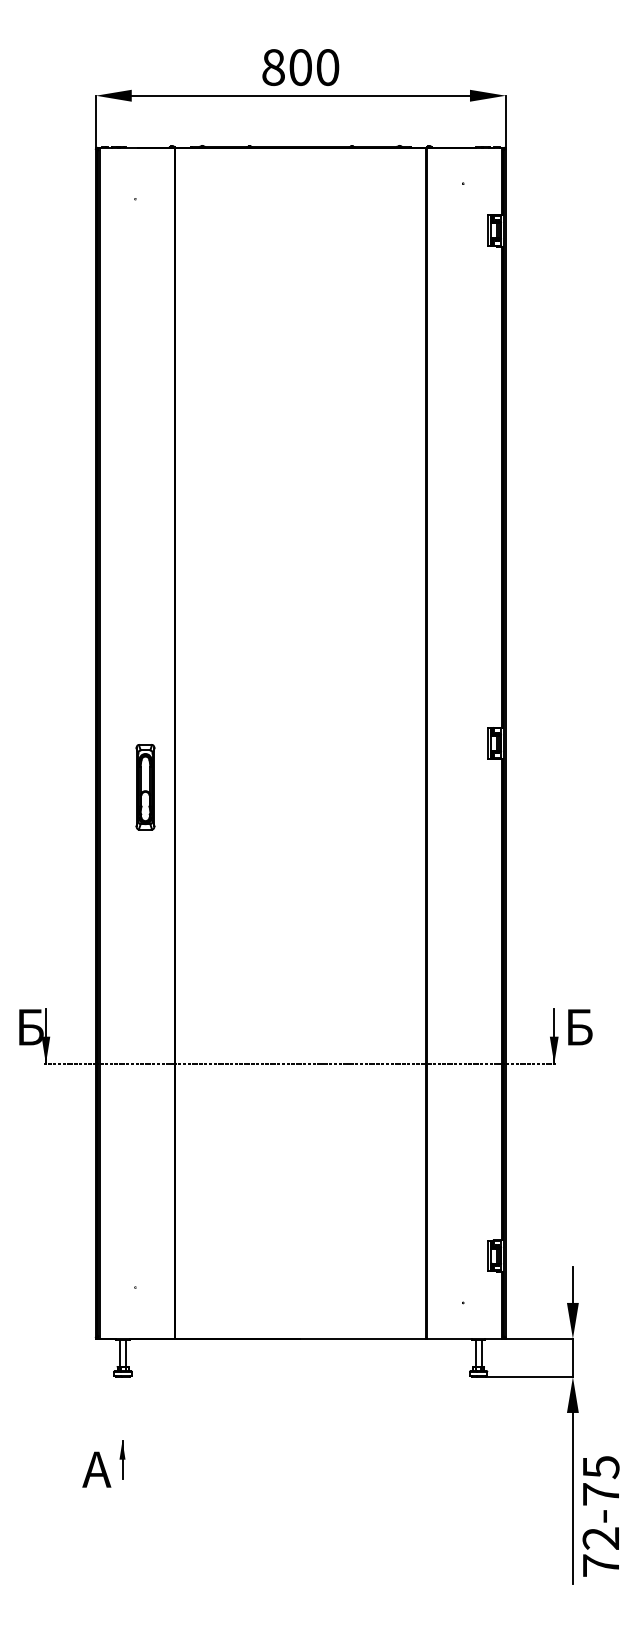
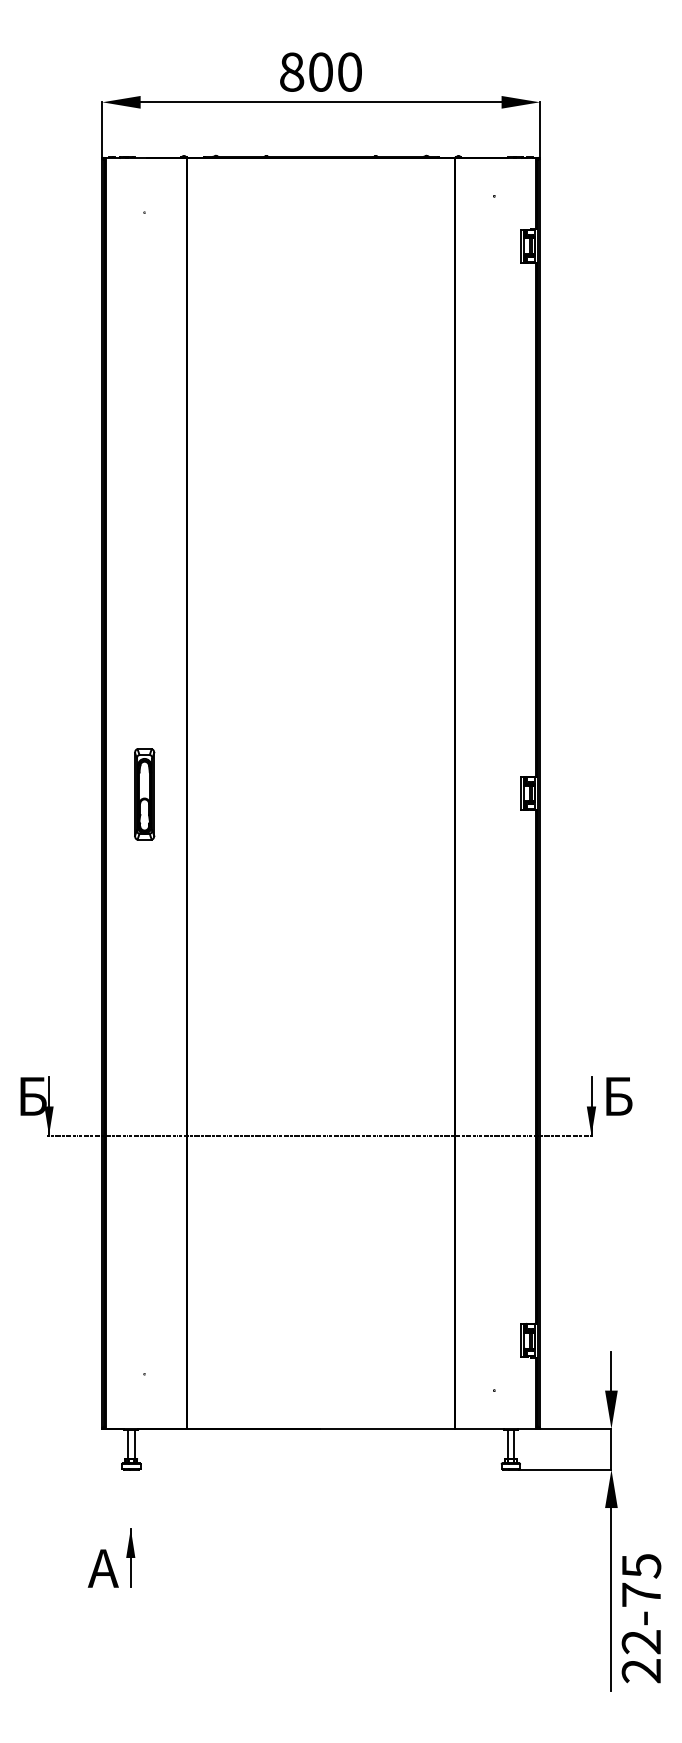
part: (145, 787) -> (144, 794), moved
part: (122, 1459) -> (130, 1557), size x1.43
text: (600, 1565) -> (640, 1670), 72-75 -> 22-75

